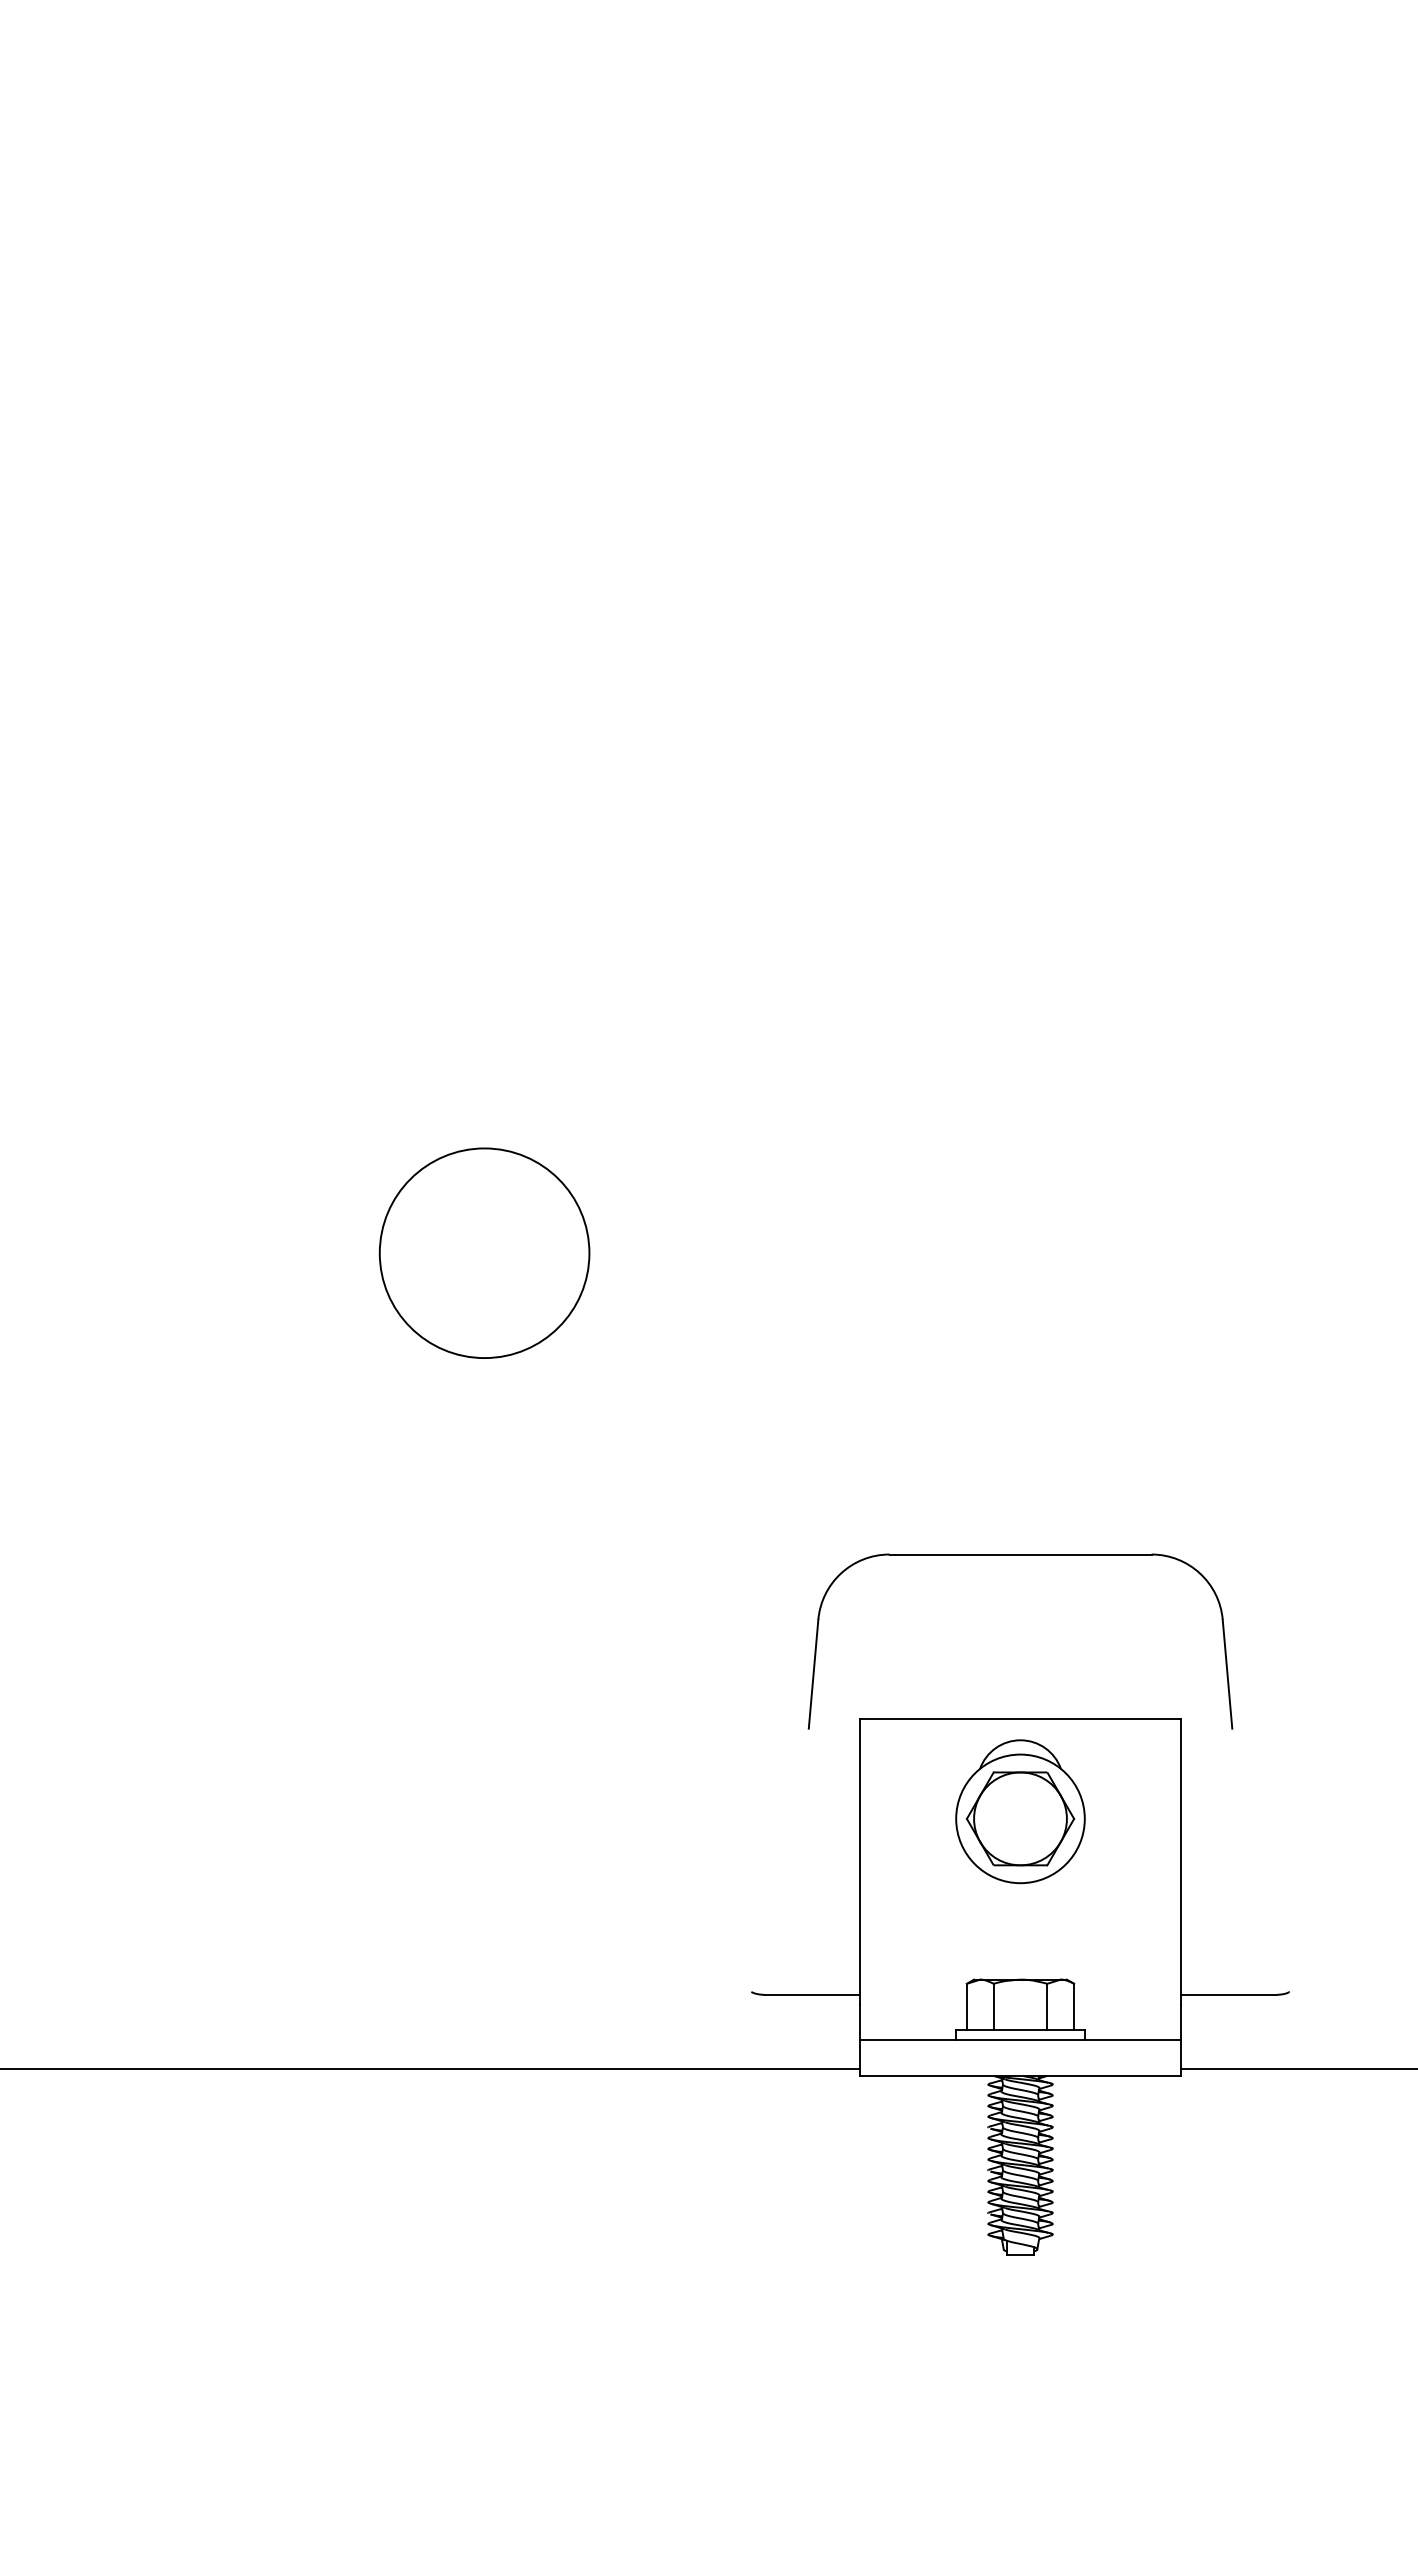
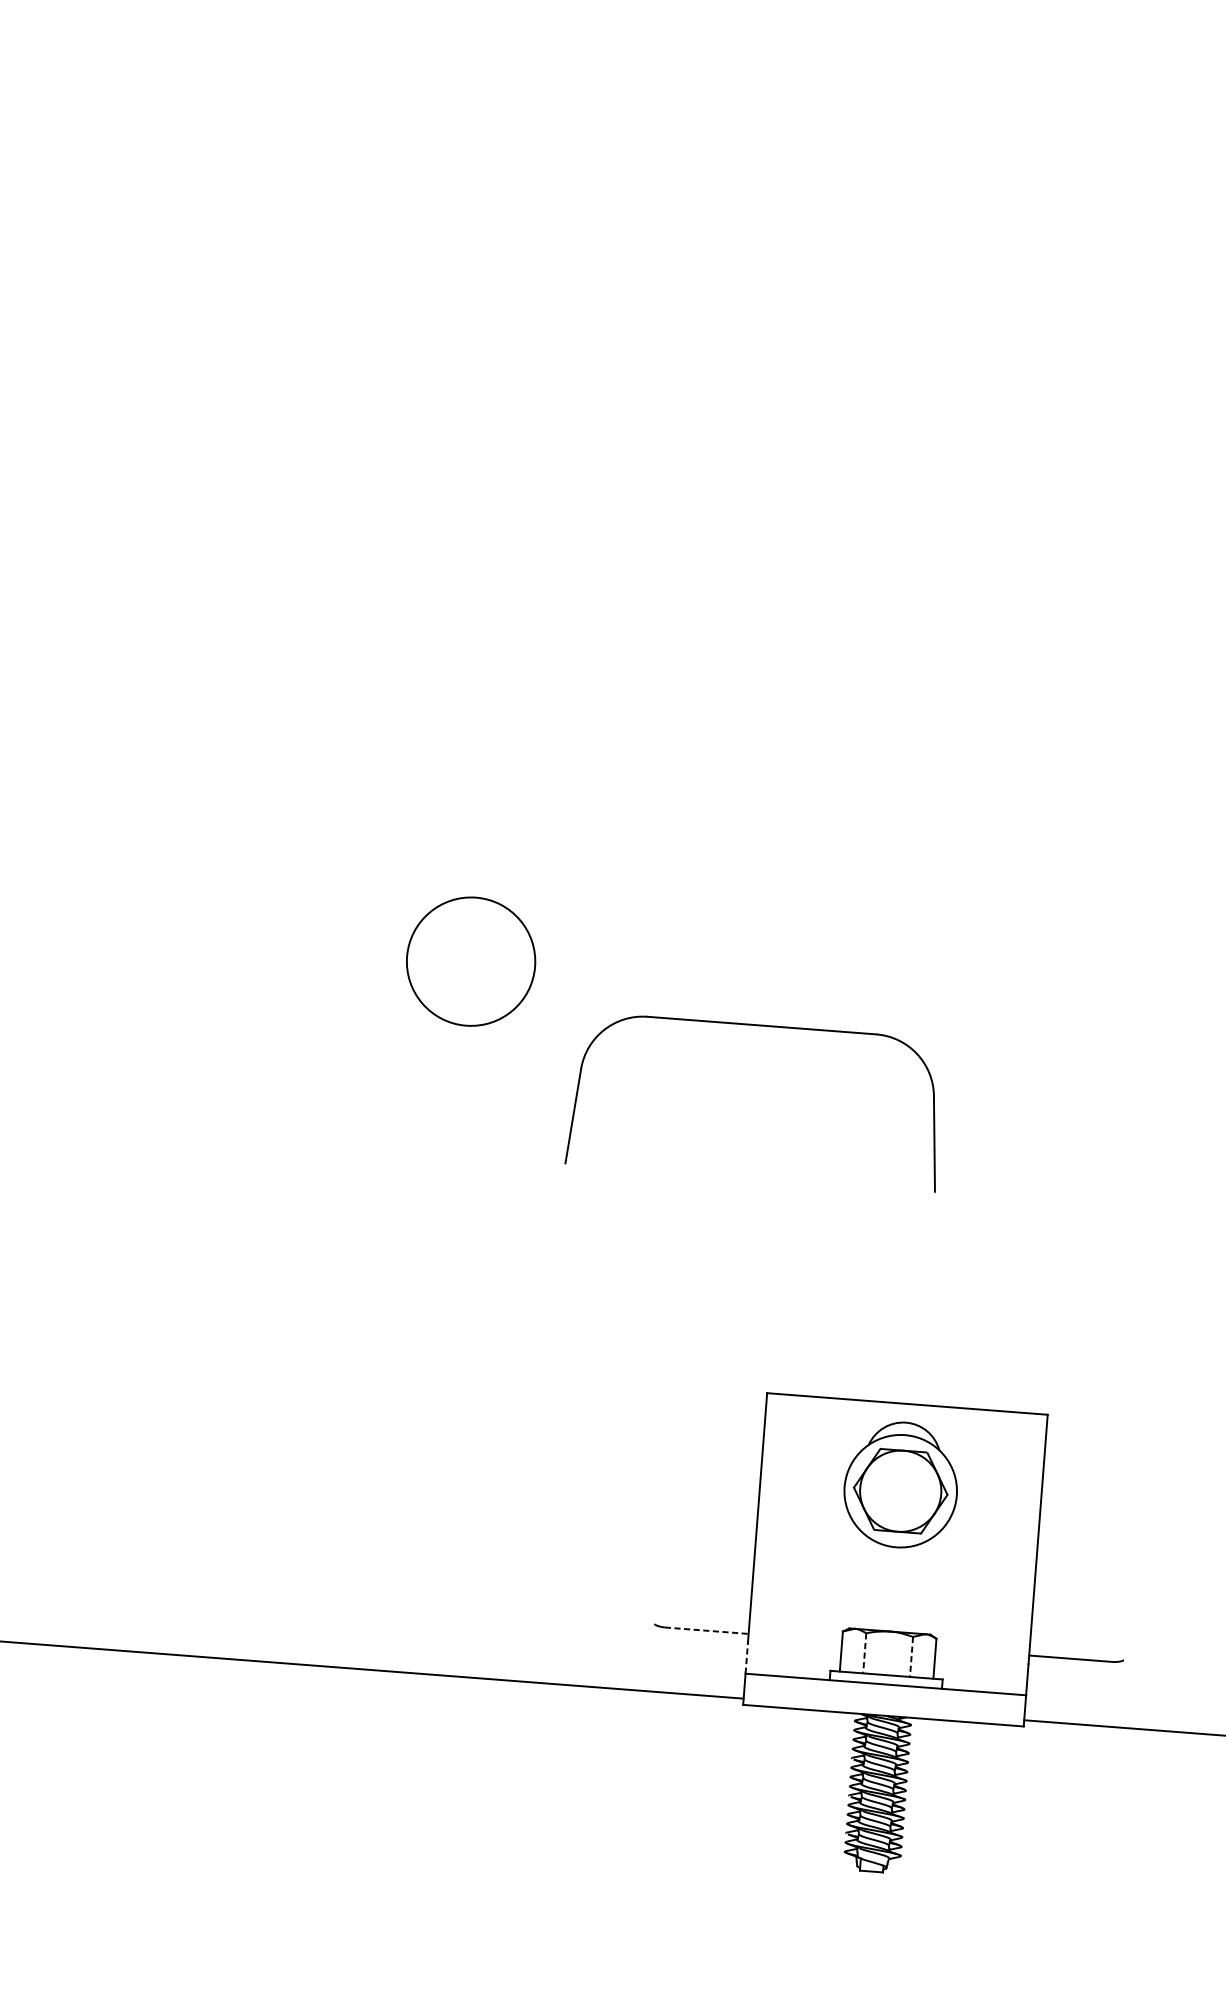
part: (484, 1252) -> (471, 961), size x0.7
part: (1020, 1555) -> (761, 1026), moved
line: (812, 1994) -> (707, 1630), solid -> dashed
line: (993, 2006) -> (864, 1653), solid -> dashed
line: (1047, 2006) -> (911, 1656), solid -> dashed
line: (859, 2022) -> (746, 1658), solid -> dashed

